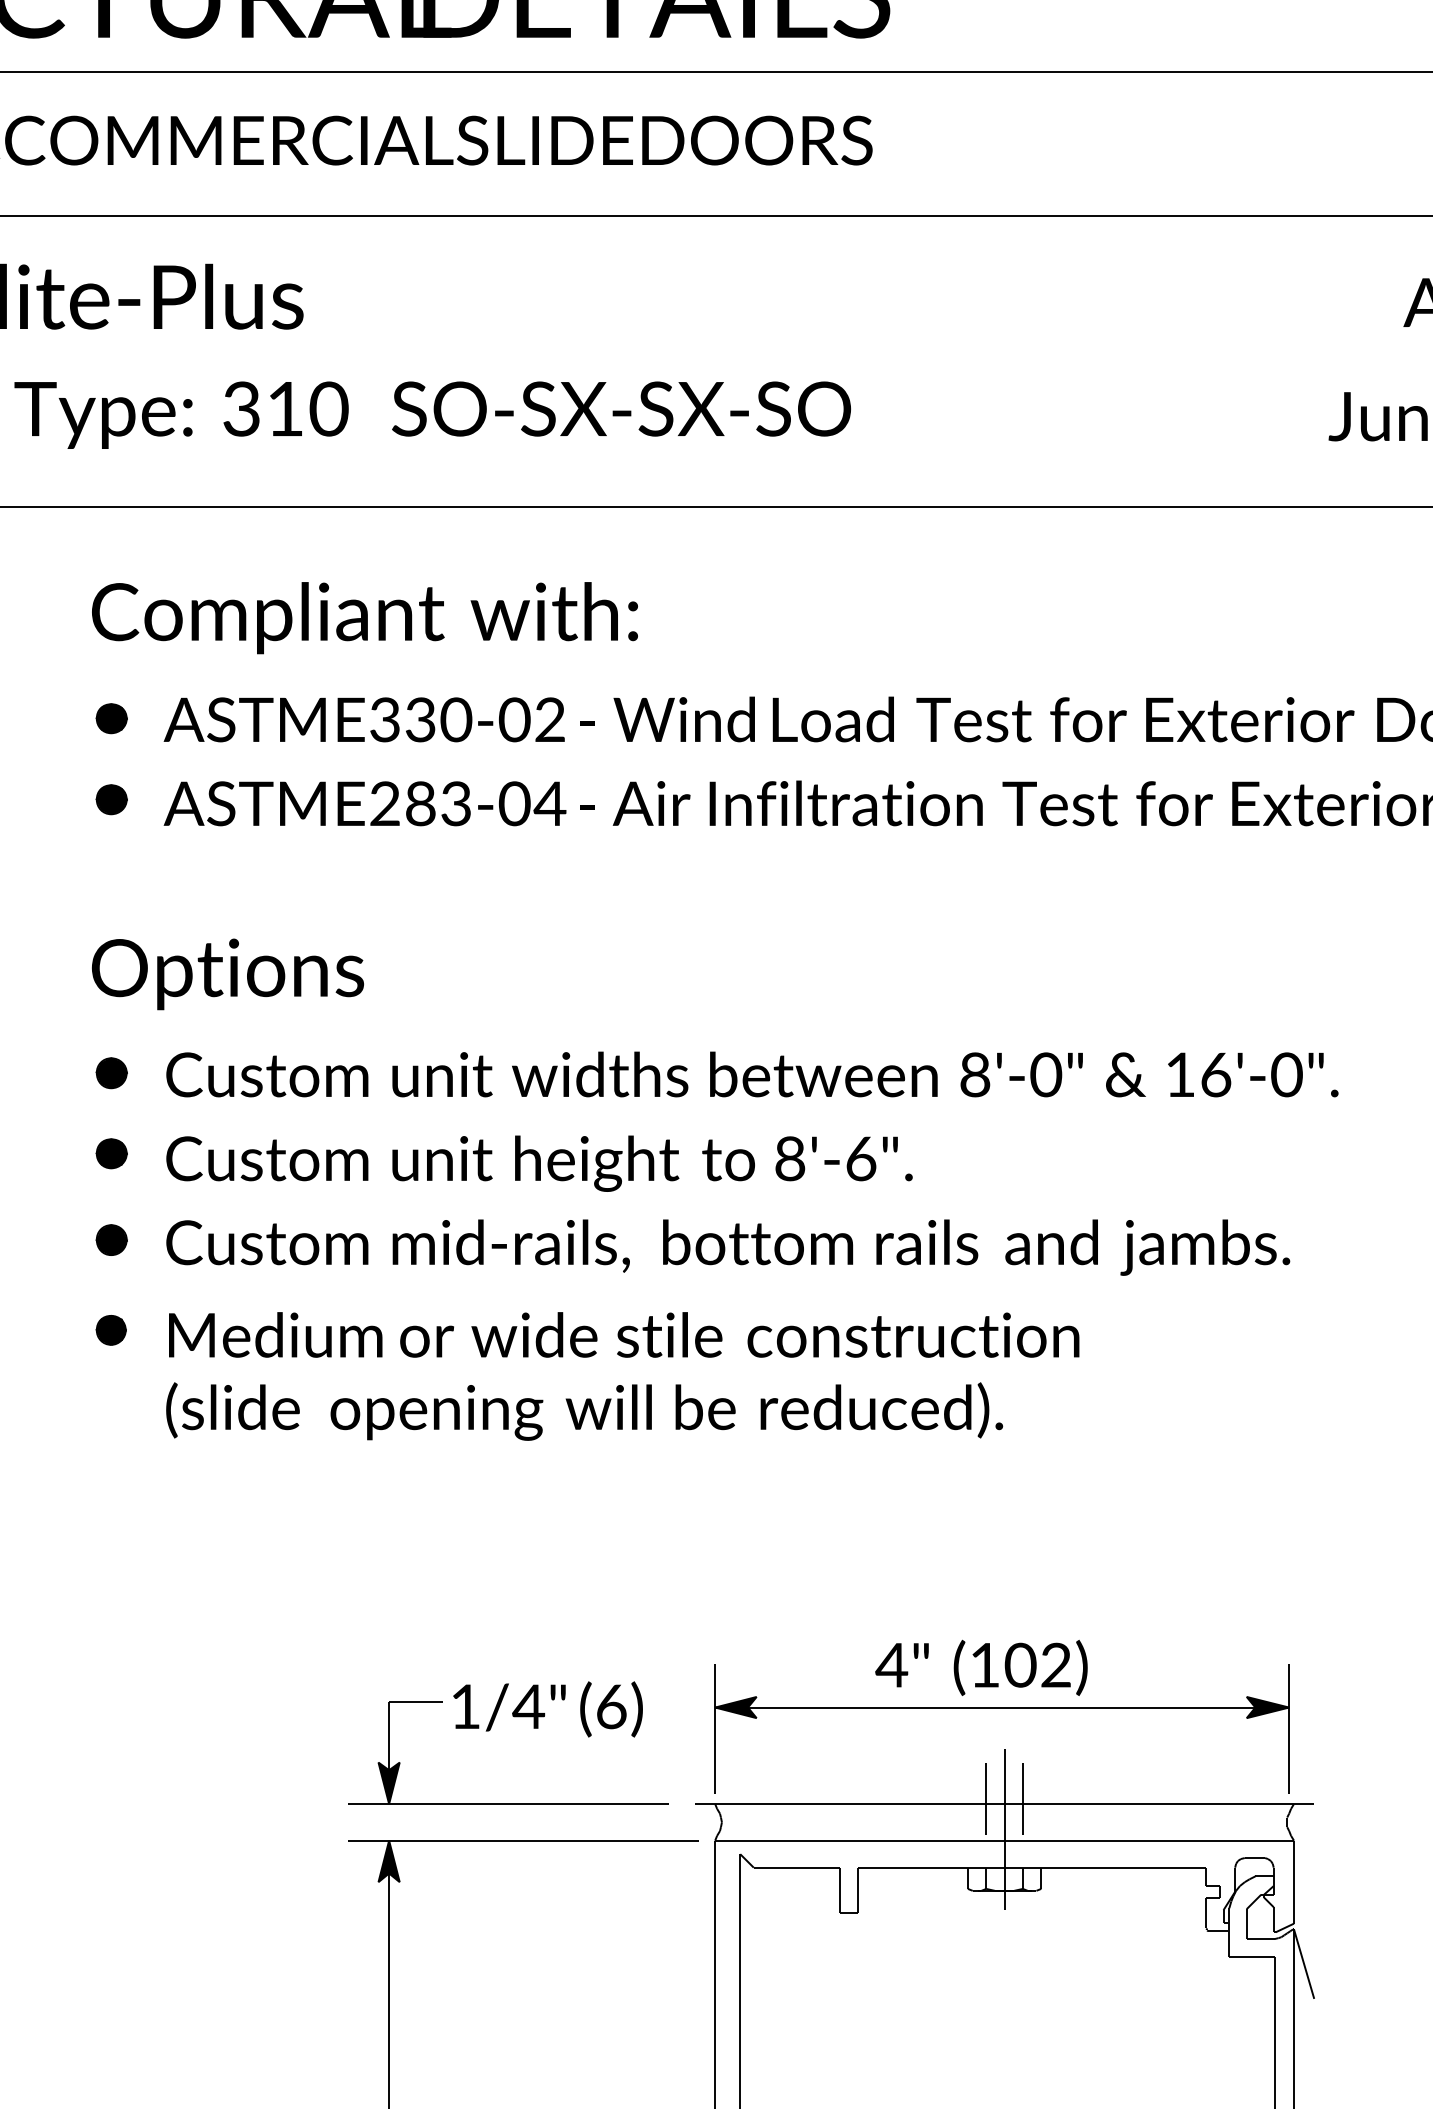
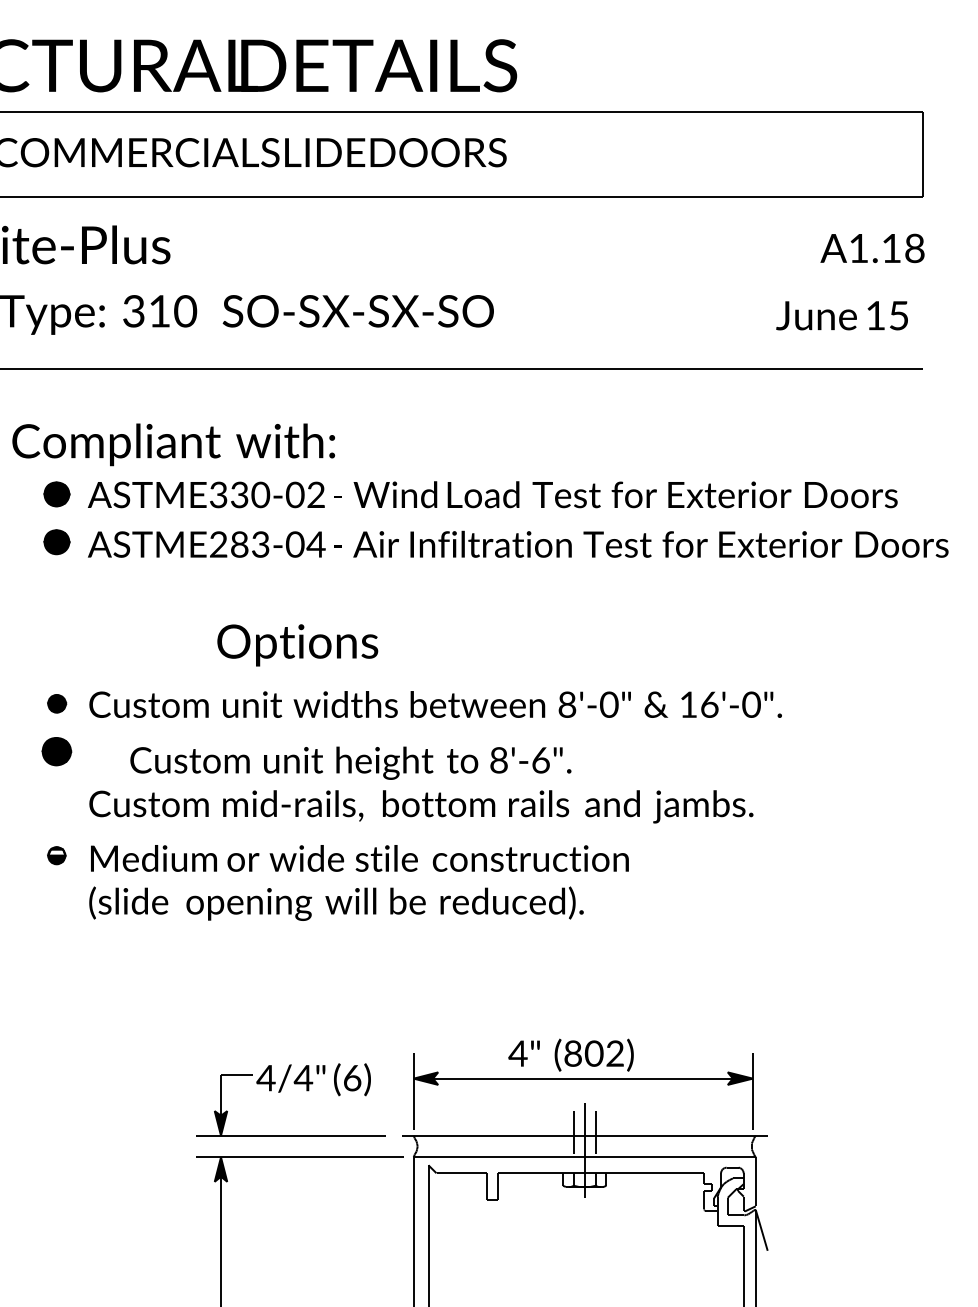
text: (364, 617) -> (173, 444), moved
part: (112, 717) -> (57, 493), size x1.4
part: (112, 798) -> (57, 541), size x1.4
text: (227, 974) -> (297, 645), moved
part: (112, 1152) -> (57, 750), size x1.6
text: (538, 1162) -> (350, 762), moved
part: (112, 1240) -> (57, 802), removed
fill: (110, 1324) -> (56, 852), removed
text: (983, 1665) -> (572, 1053), (102) -> (802)
text: (464, 1707) -> (265, 1078), 1/4" -> 4/4"

